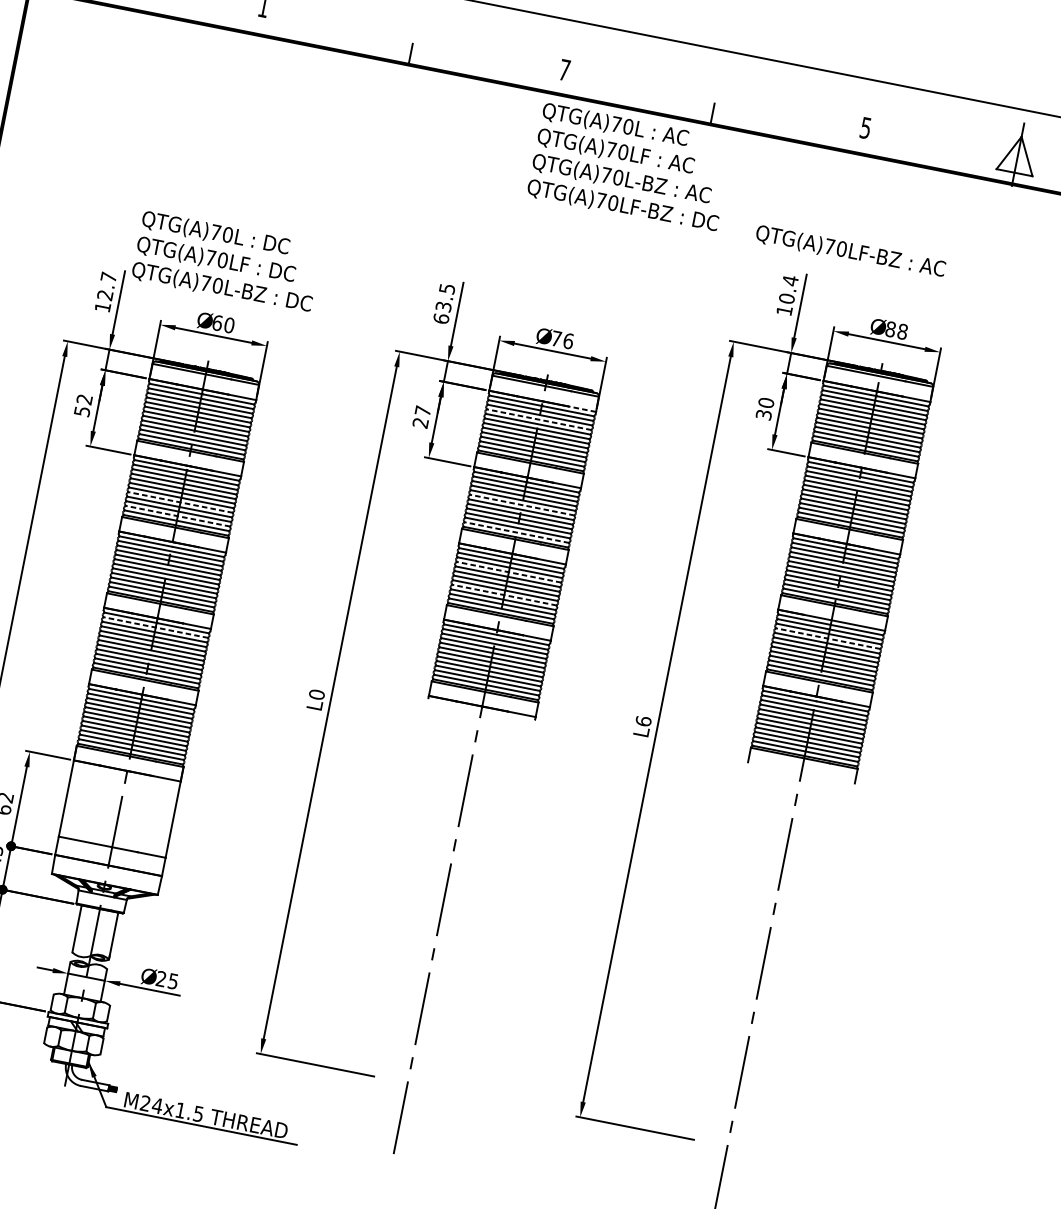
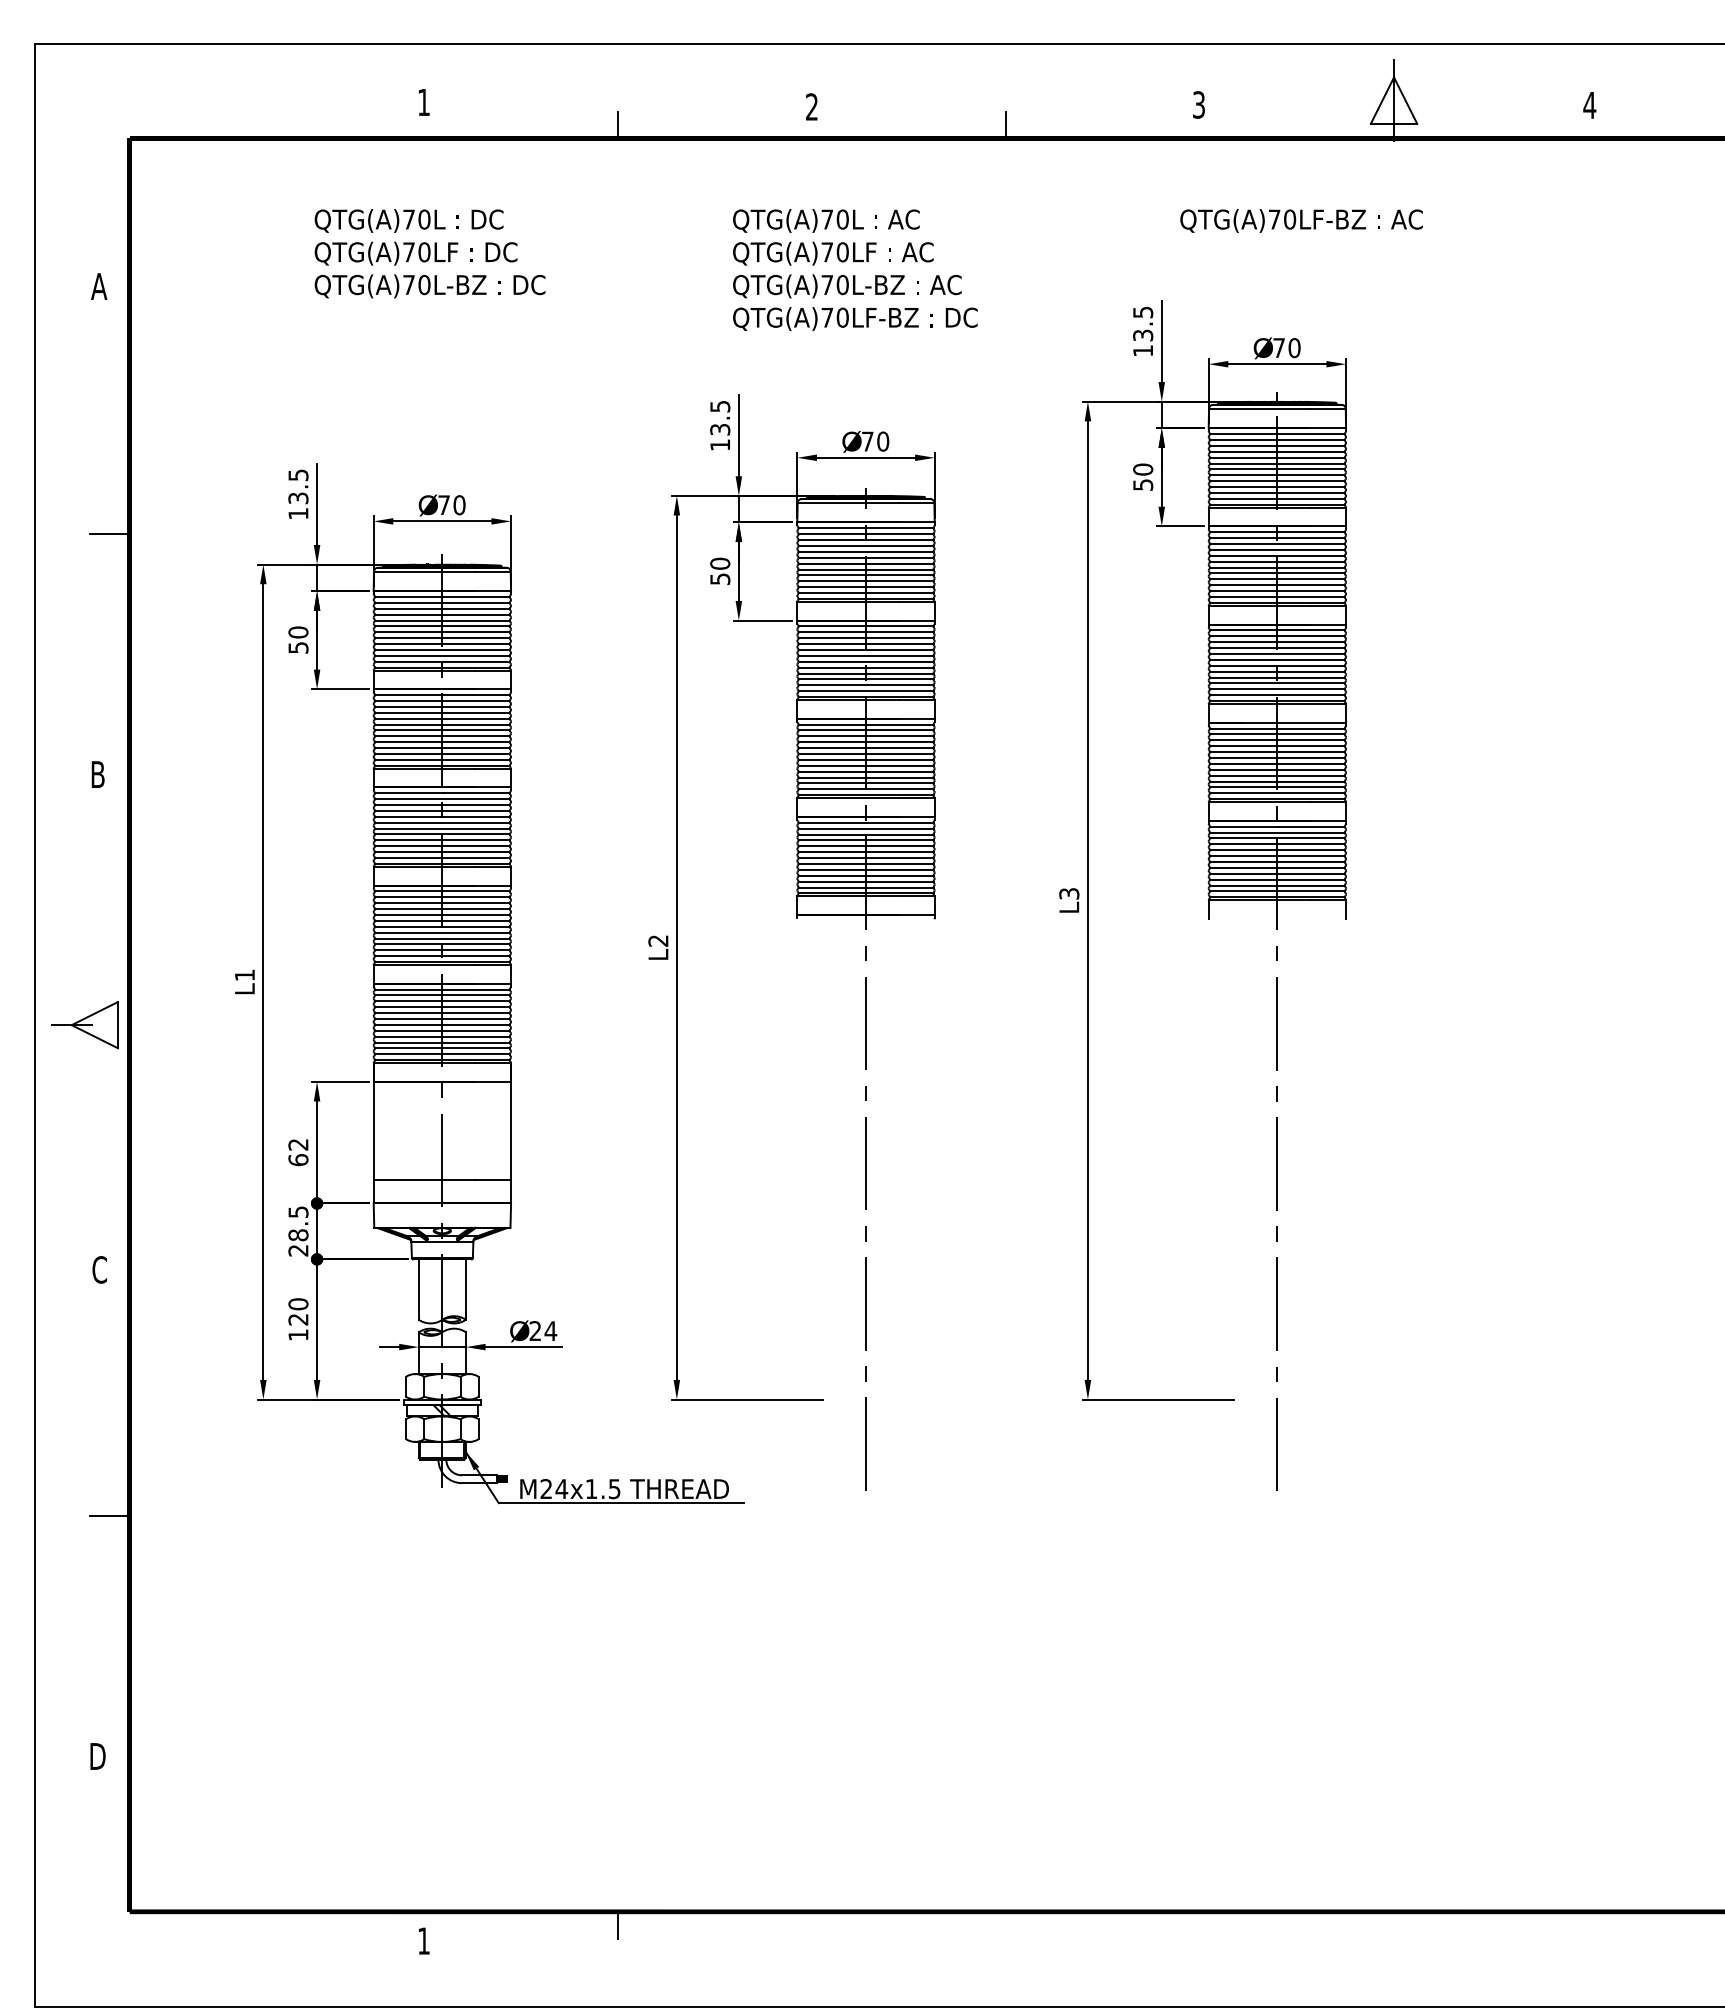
text: (564, 69) -> (811, 106), 7 -> 2
text: (865, 127) -> (1198, 104), 5 -> 3
text: (630, 167) -> (855, 269), moved
text: (850, 251) -> (1301, 220), moved
text: (226, 262) -> (429, 253), moved
text: (107, 286) -> (298, 486), 12.7 -> 13.5
text: (789, 289) -> (1143, 323), 10.4 -> 13.5
text: (441, 319) -> (720, 445), 63.5 -> 13.5
text: (217, 323) -> (444, 505), 60 -> 70
text: (896, 330) -> (1286, 348), 88 -> 70
text: (568, 341) -> (883, 441), 76 -> 70
text: (84, 399) -> (298, 632), 52 -> 50
line: (581, 409) -> (916, 522), dashed -> solid
text: (763, 414) -> (1142, 484), 30 -> 50
text: (422, 417) -> (720, 571), 27 -> 50
line: (539, 420) -> (866, 546), dashed -> solid
line: (180, 502) -> (442, 736), dashed -> solid
line: (522, 504) -> (866, 655), dashed -> solid
line: (177, 516) -> (442, 754), dashed -> solid
line: (517, 532) -> (866, 691), dashed -> solid
line: (509, 572) -> (866, 742), dashed -> solid
line: (504, 595) -> (866, 771), dashed -> solid
line: (155, 627) -> (442, 897), dashed -> solid
line: (828, 638) -> (1277, 746), dashed -> solid
text: (317, 694) -> (658, 940), L0 -> L2
text: (643, 721) -> (1069, 893), L6 -> L3
text: (172, 981) -> (550, 1331), 25 -> 24

